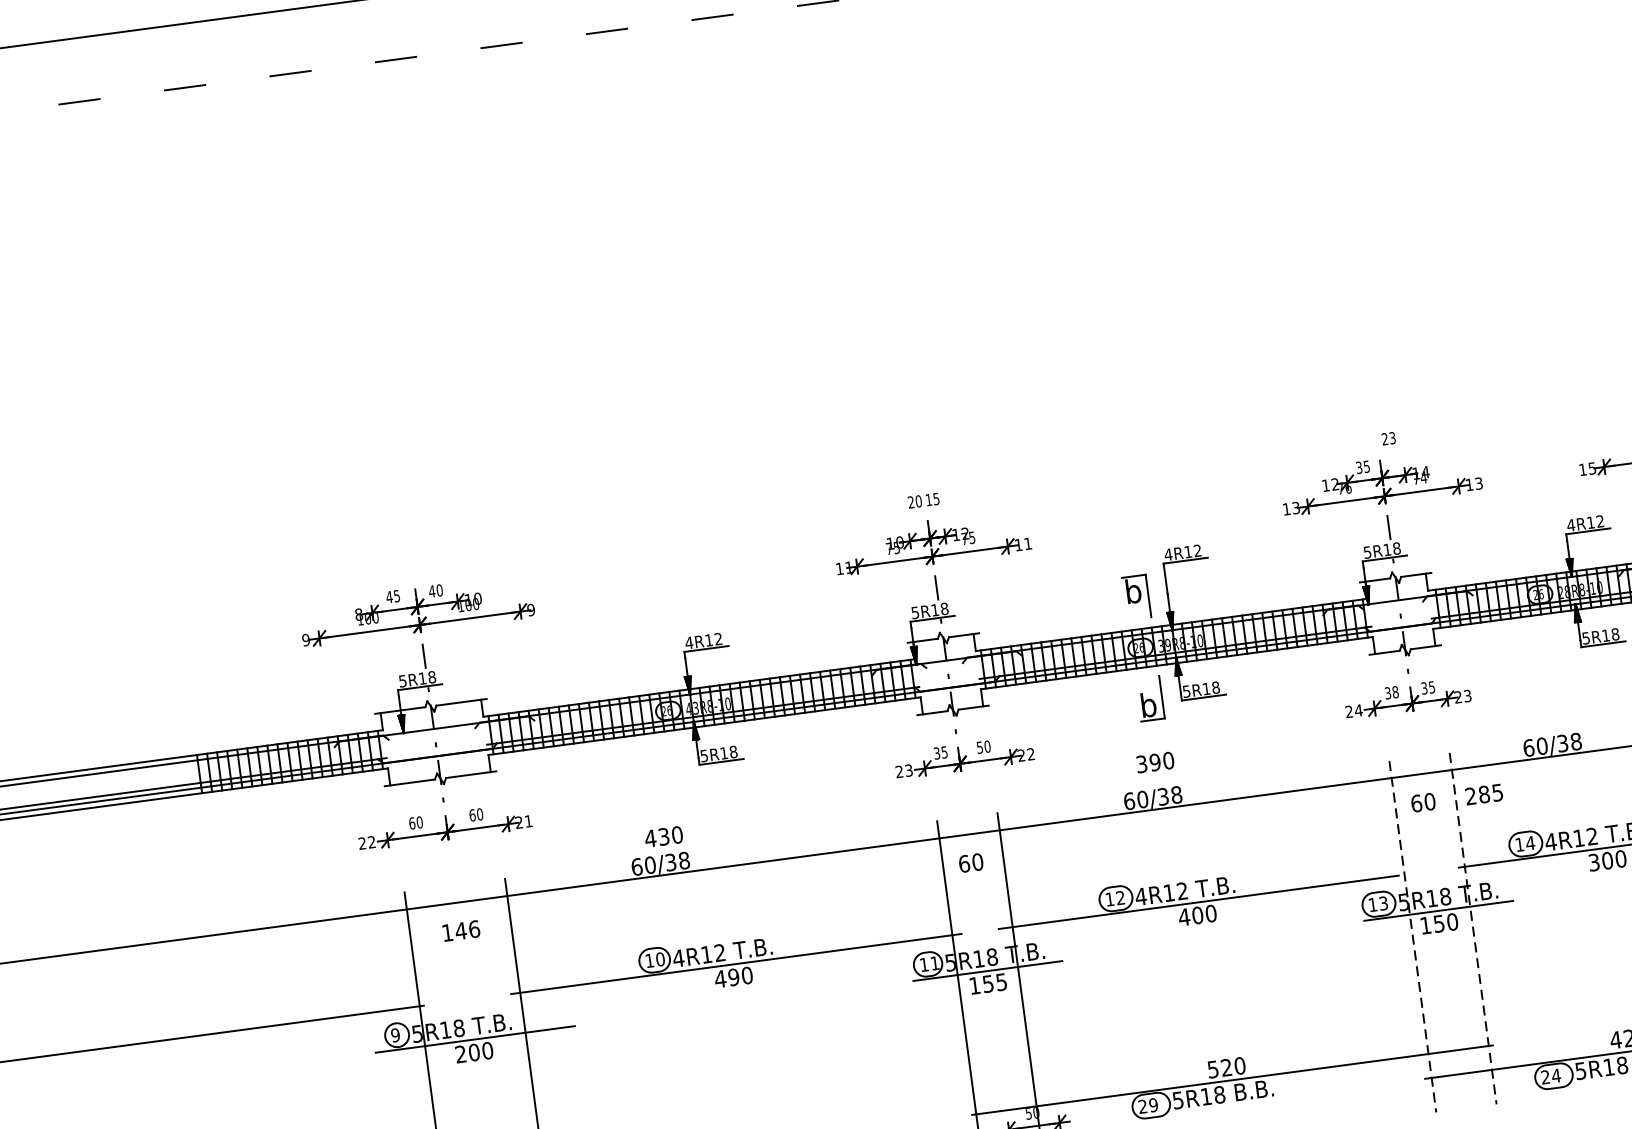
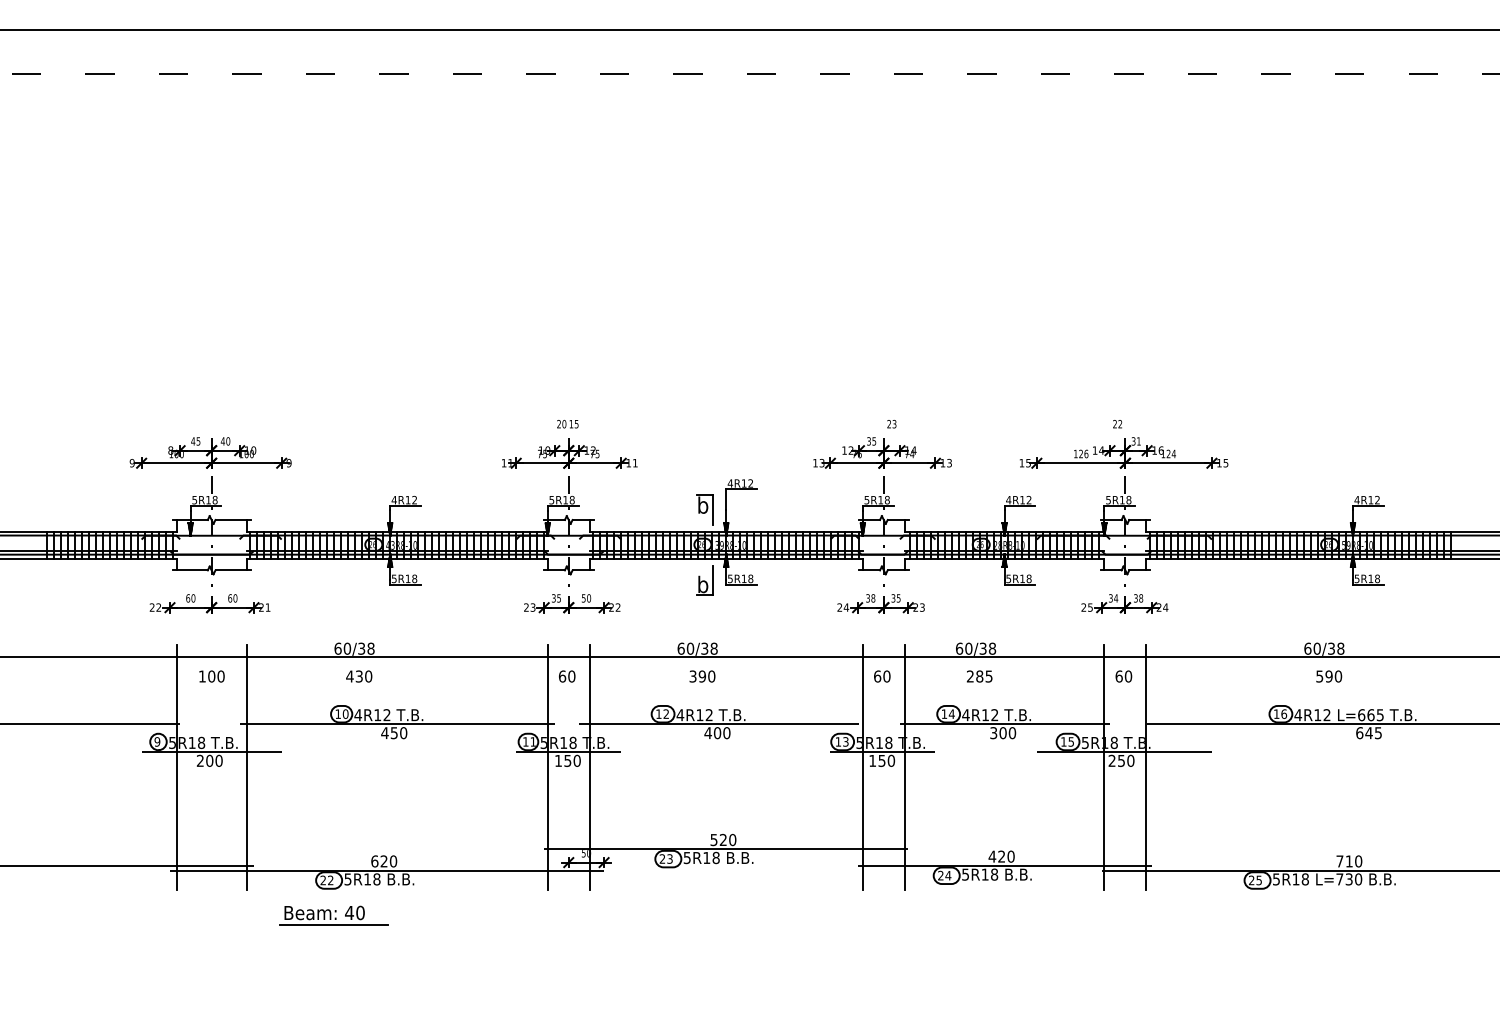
text: (1155, 762) -> (702, 676), moved
text: (1483, 794) -> (979, 676), moved
text: (664, 836) -> (359, 676), moved
line: (1472, 928) -> (904, 767), dashed -> solid
text: (466, 930) -> (215, 676), 146 -> 100
line: (1412, 937) -> (862, 767), dashed -> solid
text: (732, 976) -> (393, 732), 490 -> 450
text: (1000, 981) -> (576, 760), 155 -> 150
text: (1152, 1104) -> (669, 858), 29 -> 23

